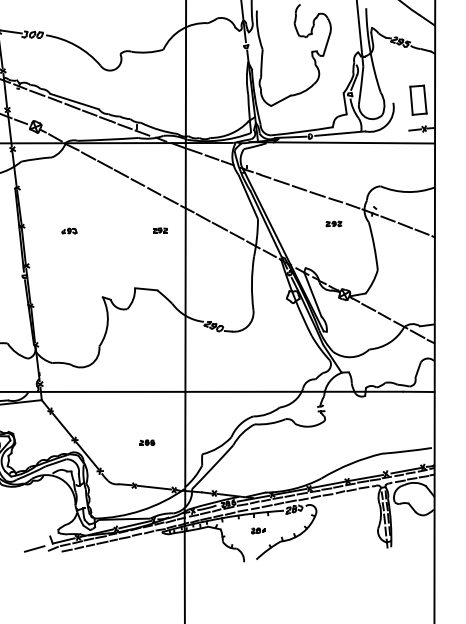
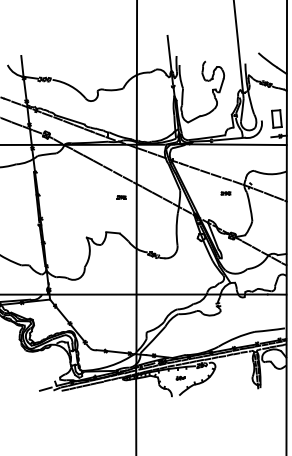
part: (69, 230) -> (66, 197), removed
part: (147, 441) -> (113, 324), removed

